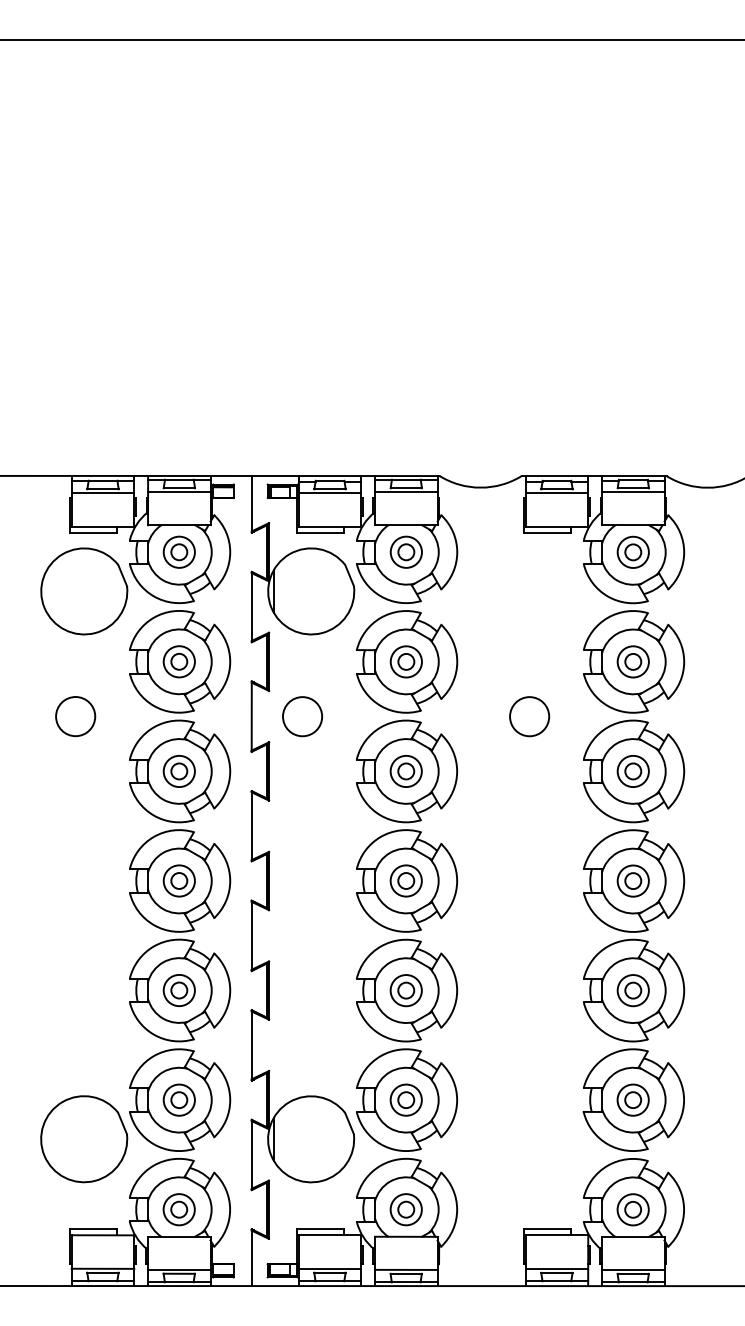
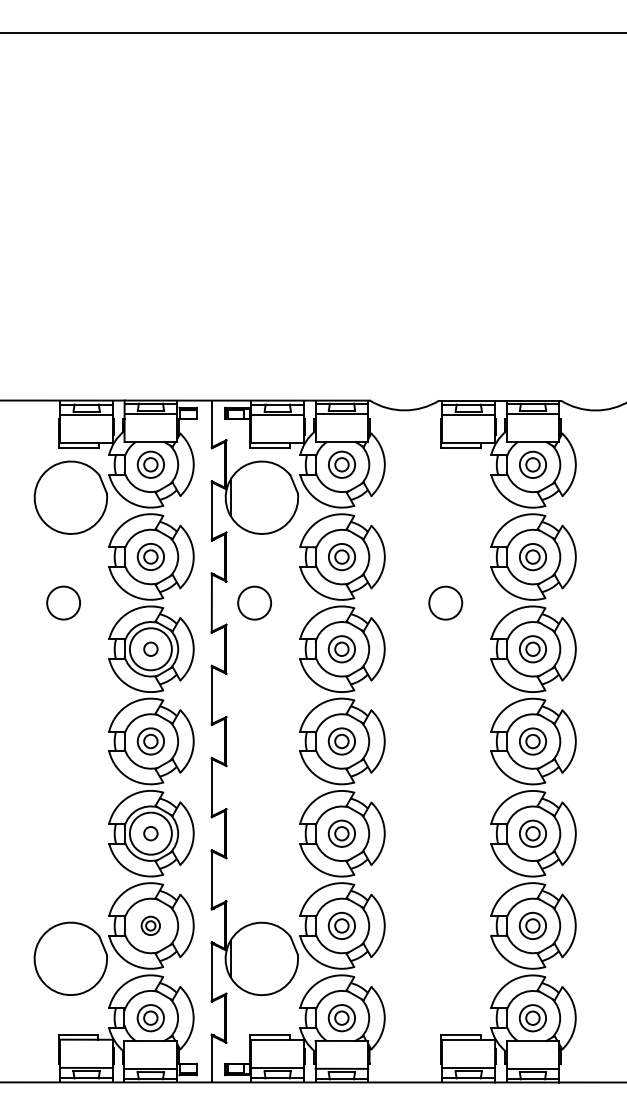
circle: (178, 771) -> (150, 649), size x1.6
circle: (178, 990) -> (150, 833), size x1.6
part: (178, 1099) -> (150, 925), size x0.7

